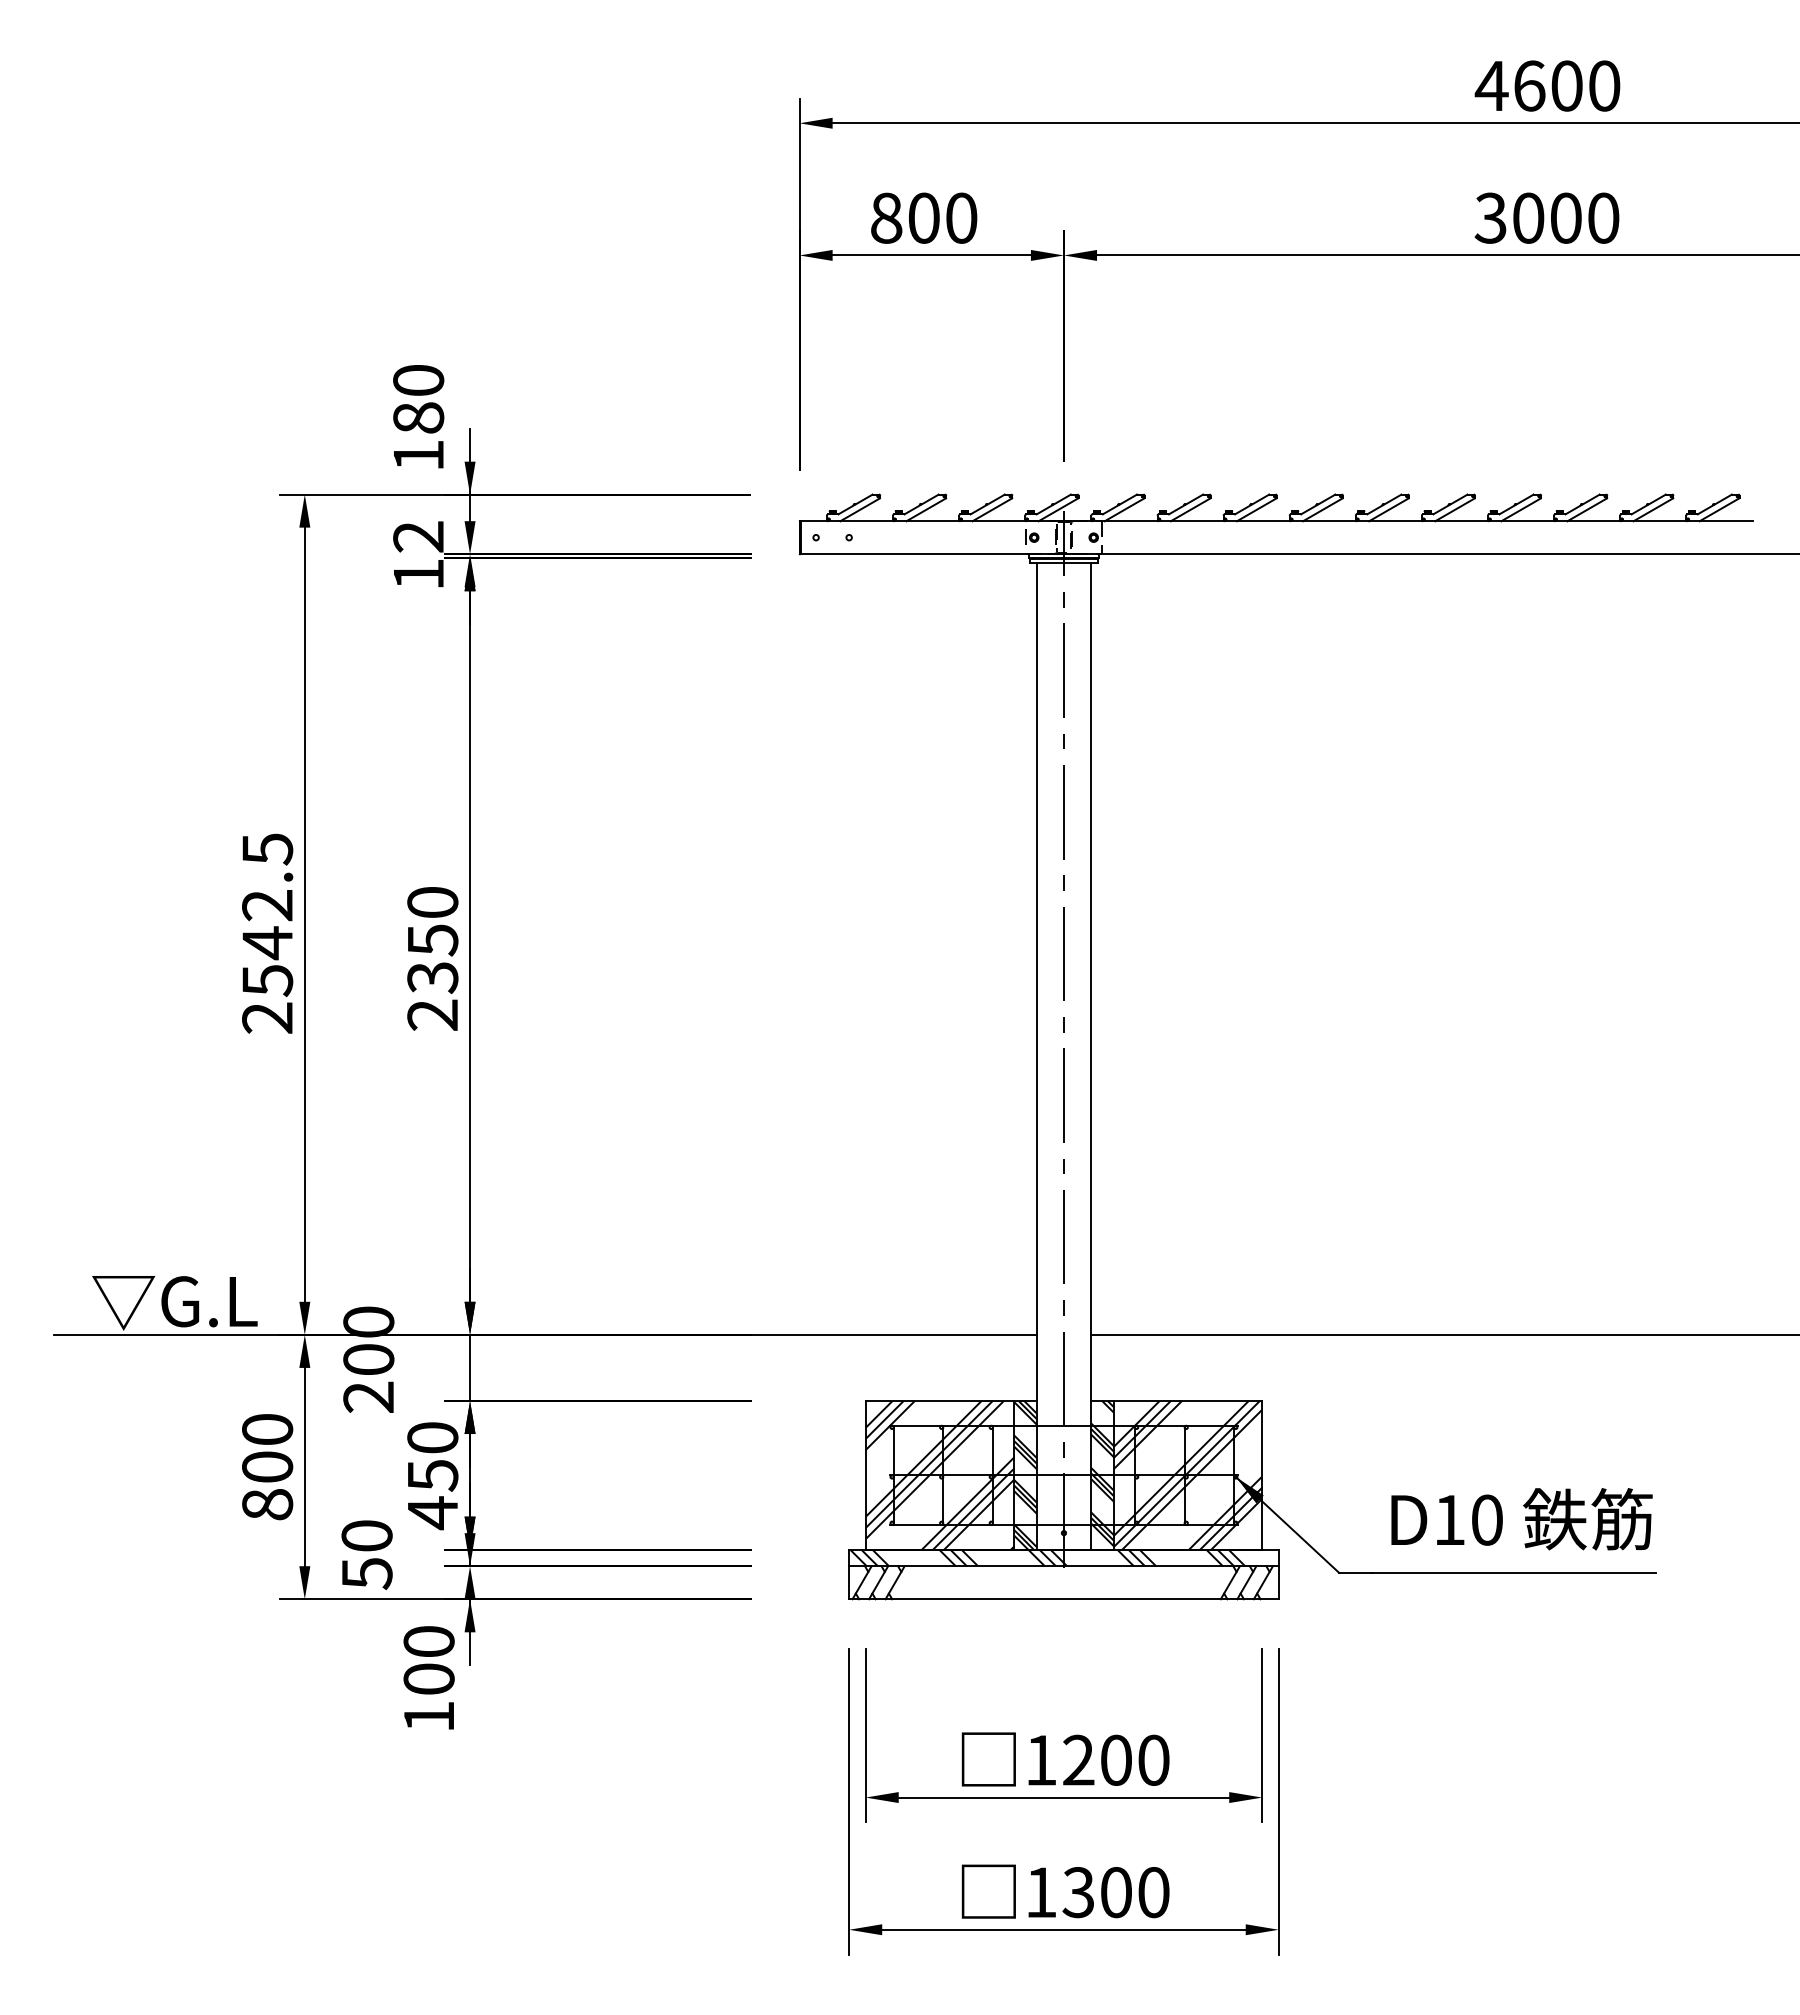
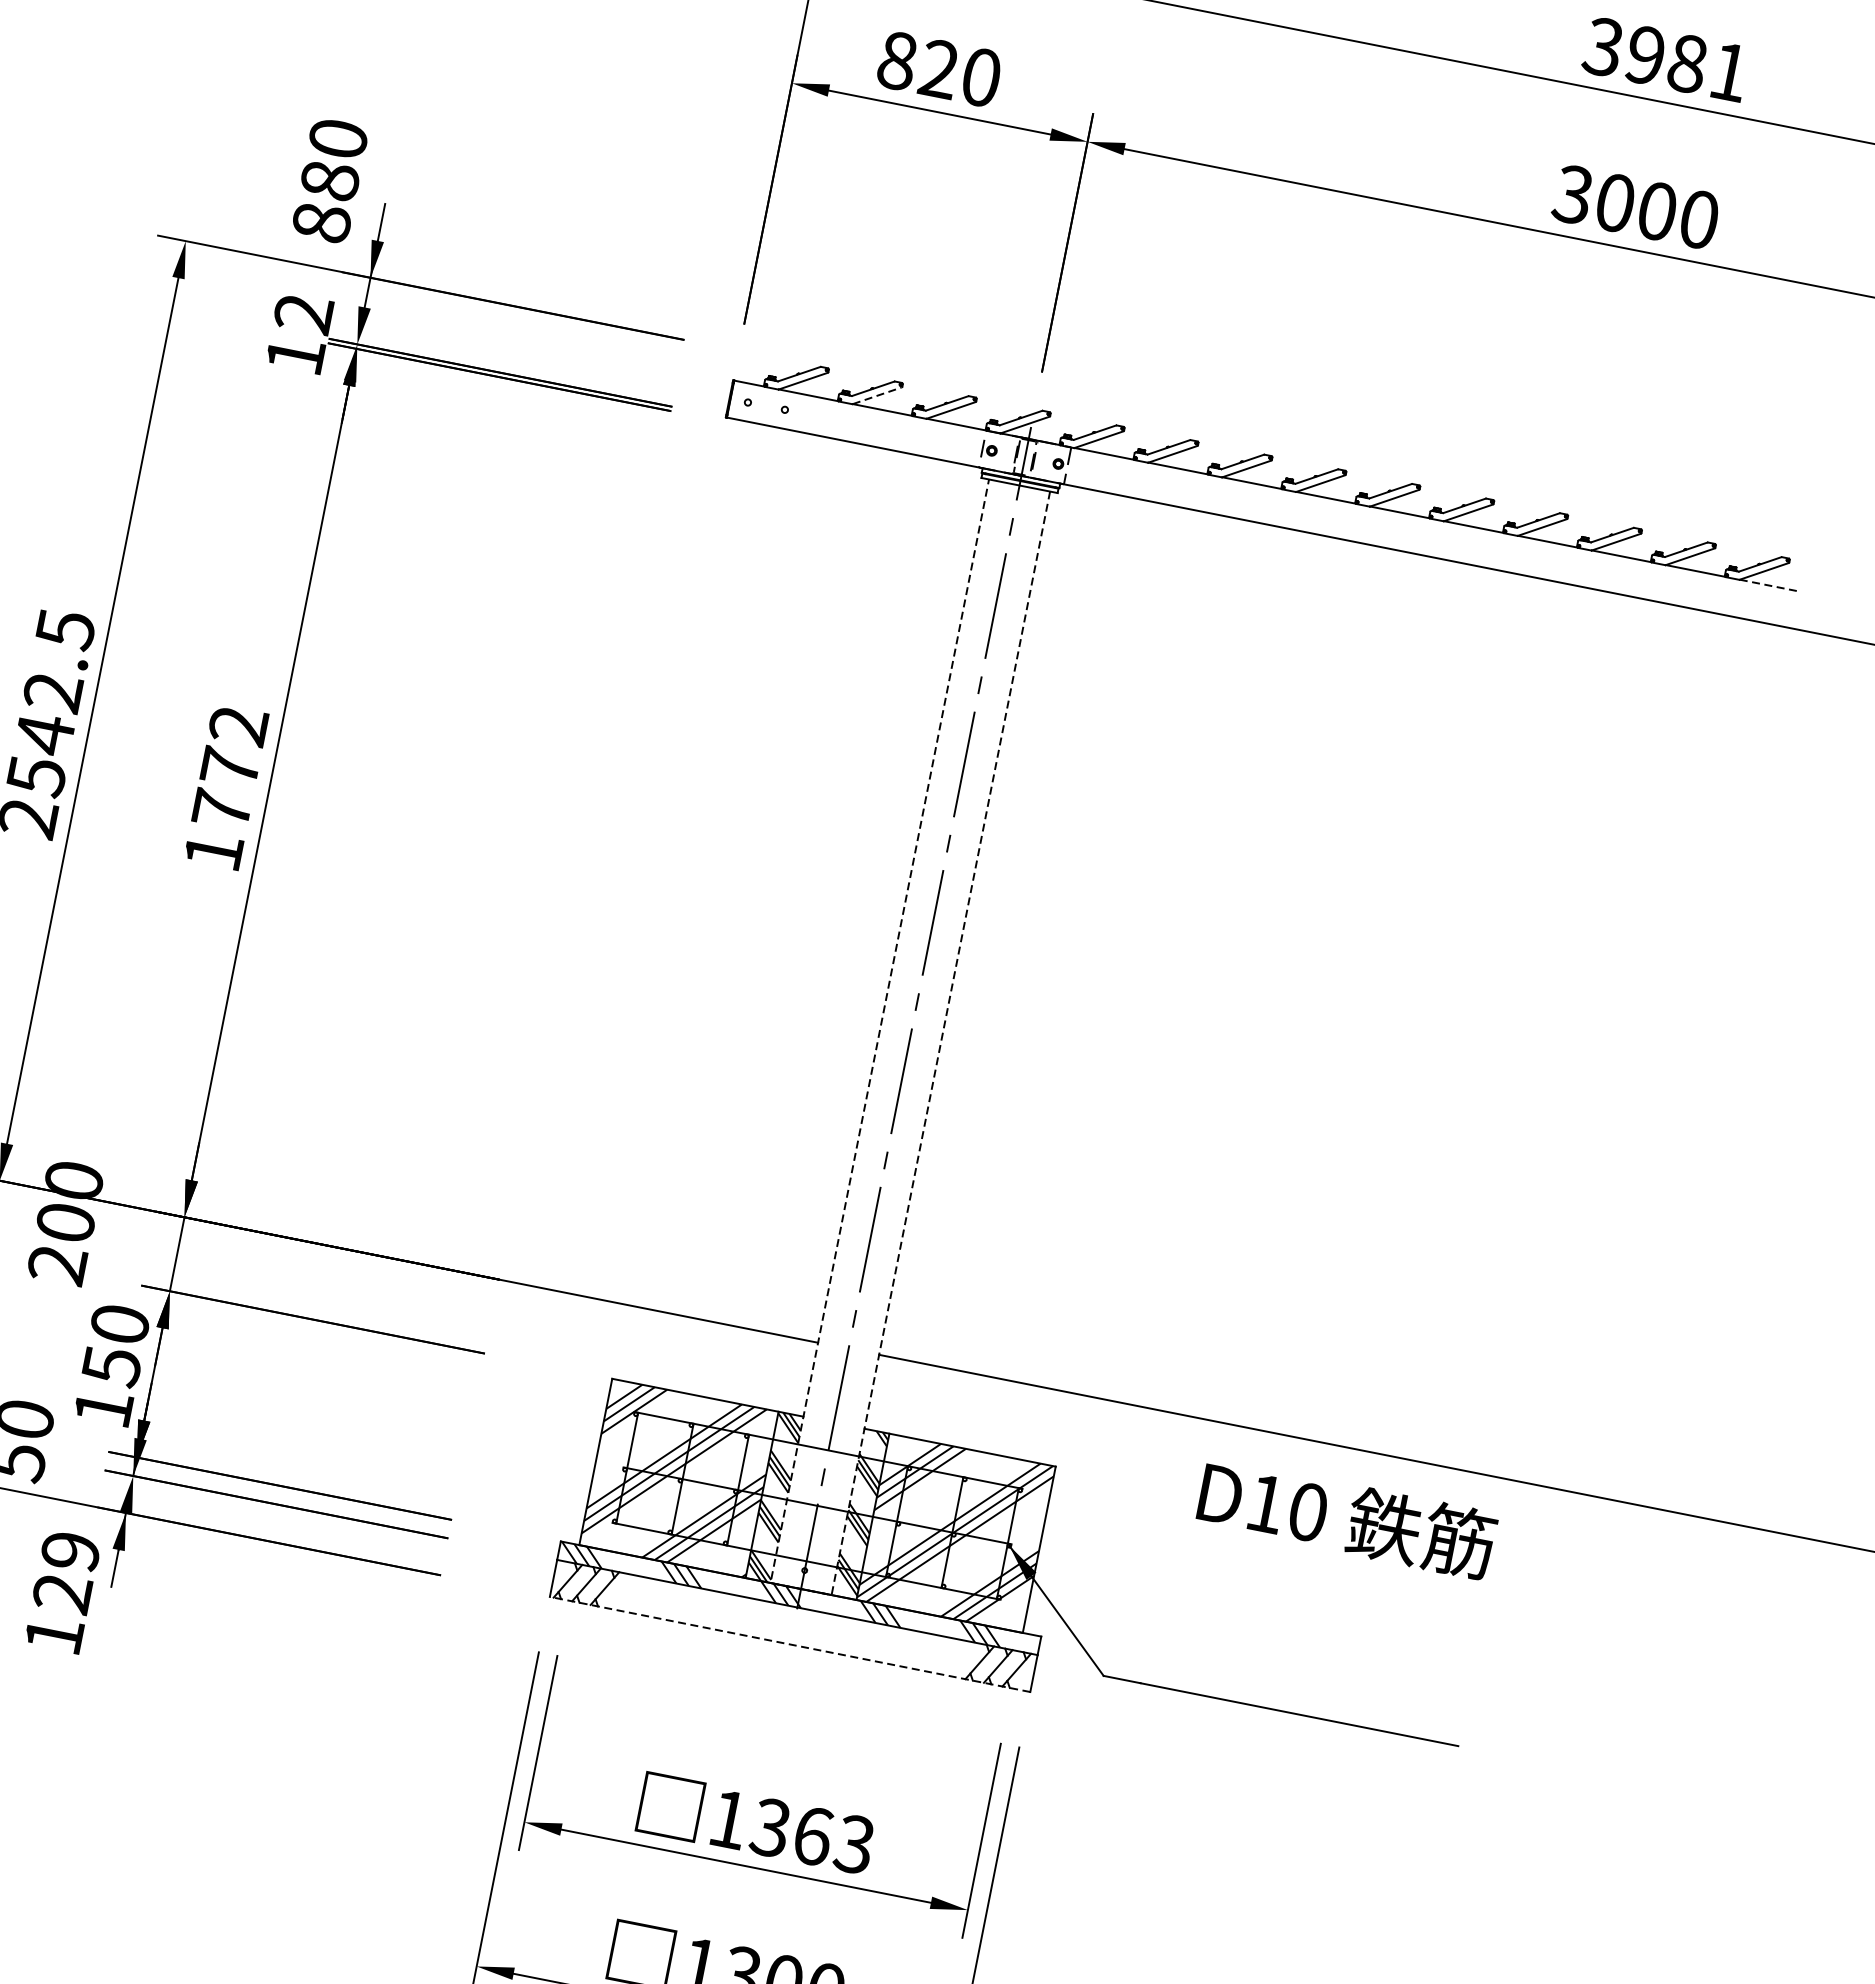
text: (1547, 85) -> (1665, 58), 4600 -> 3981
text: (923, 217) -> (938, 68), 800 -> 820
text: (418, 455) -> (321, 222), 180 -> 880
line: (926, 509) -> (877, 395), solid -> dashed
line: (1726, 521) -> (1769, 586), solid -> dashed
text: (432, 958) -> (225, 788), 2350 -> 1772
text: (432, 1513) -> (102, 1408), 450 -> 150
text: (1521, 1519) -> (1346, 1519), moved
line: (1063, 1549) -> (800, 1588), solid -> dashed
line: (1063, 1599) -> (789, 1644), solid -> dashed
text: (428, 1660) -> (65, 1572), 100 -> 129
text: (1115, 1759) -> (812, 1835), 1200 -> 1363

